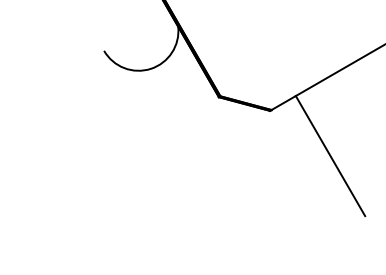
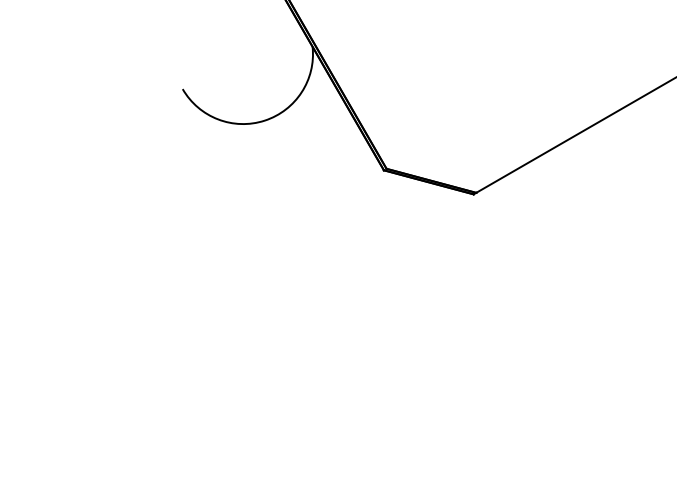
line: (330, 156) -> (579, 274), removed

